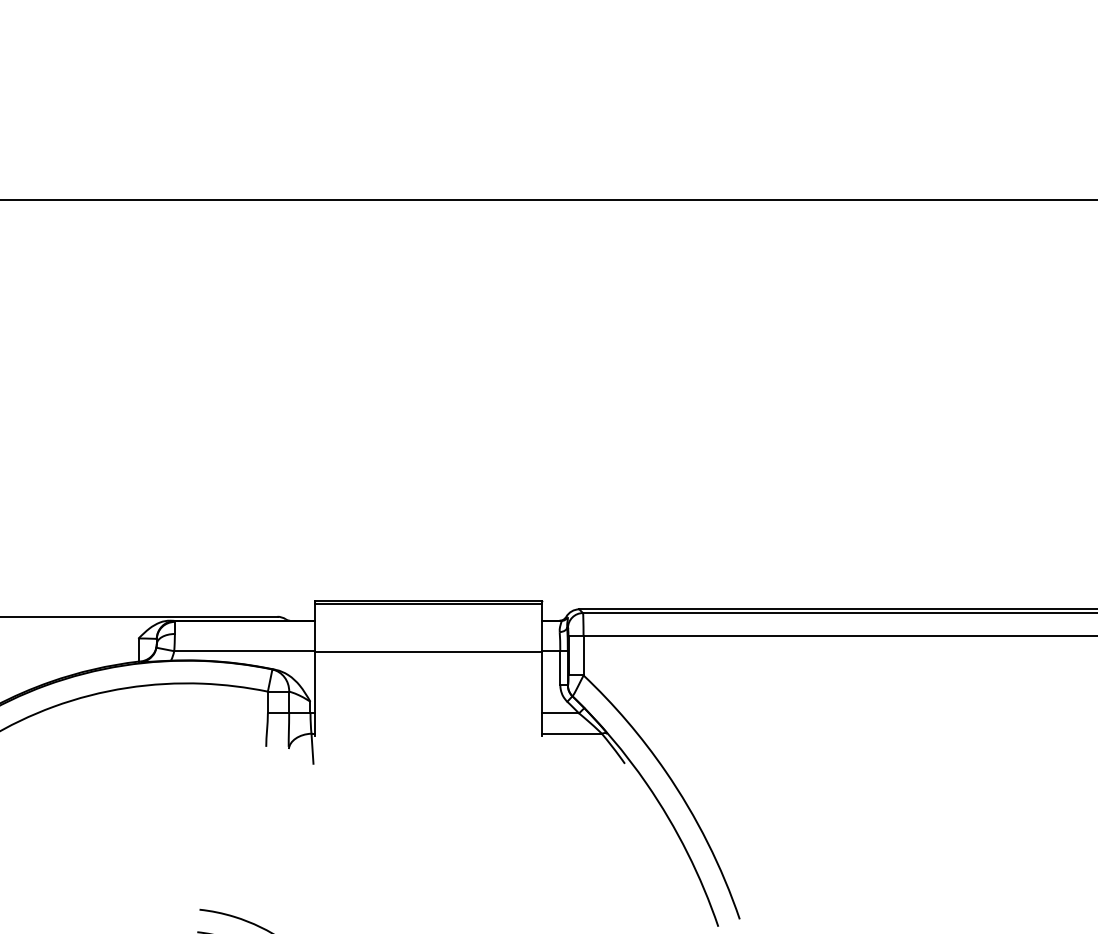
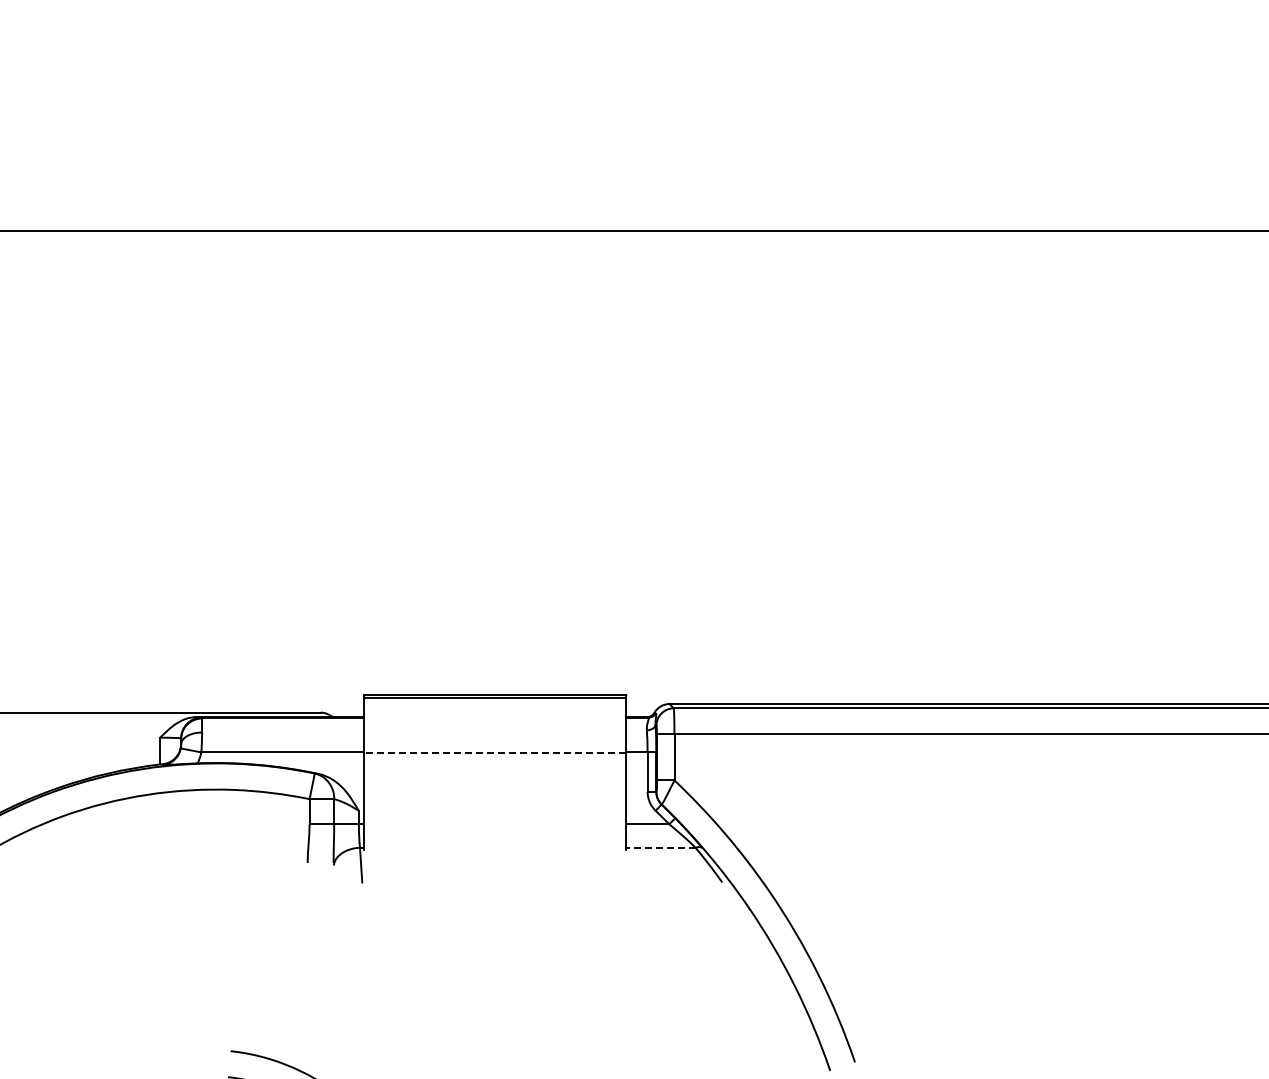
line: (428, 652) -> (495, 753), solid -> dashed
line: (571, 733) -> (660, 847), solid -> dashed

